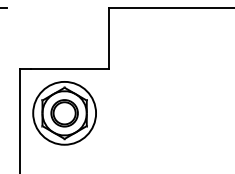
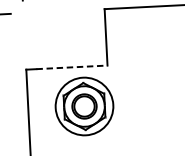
line: (70, 69) -> (72, 67), solid -> dashed
part: (64, 113) -> (84, 106), moved

